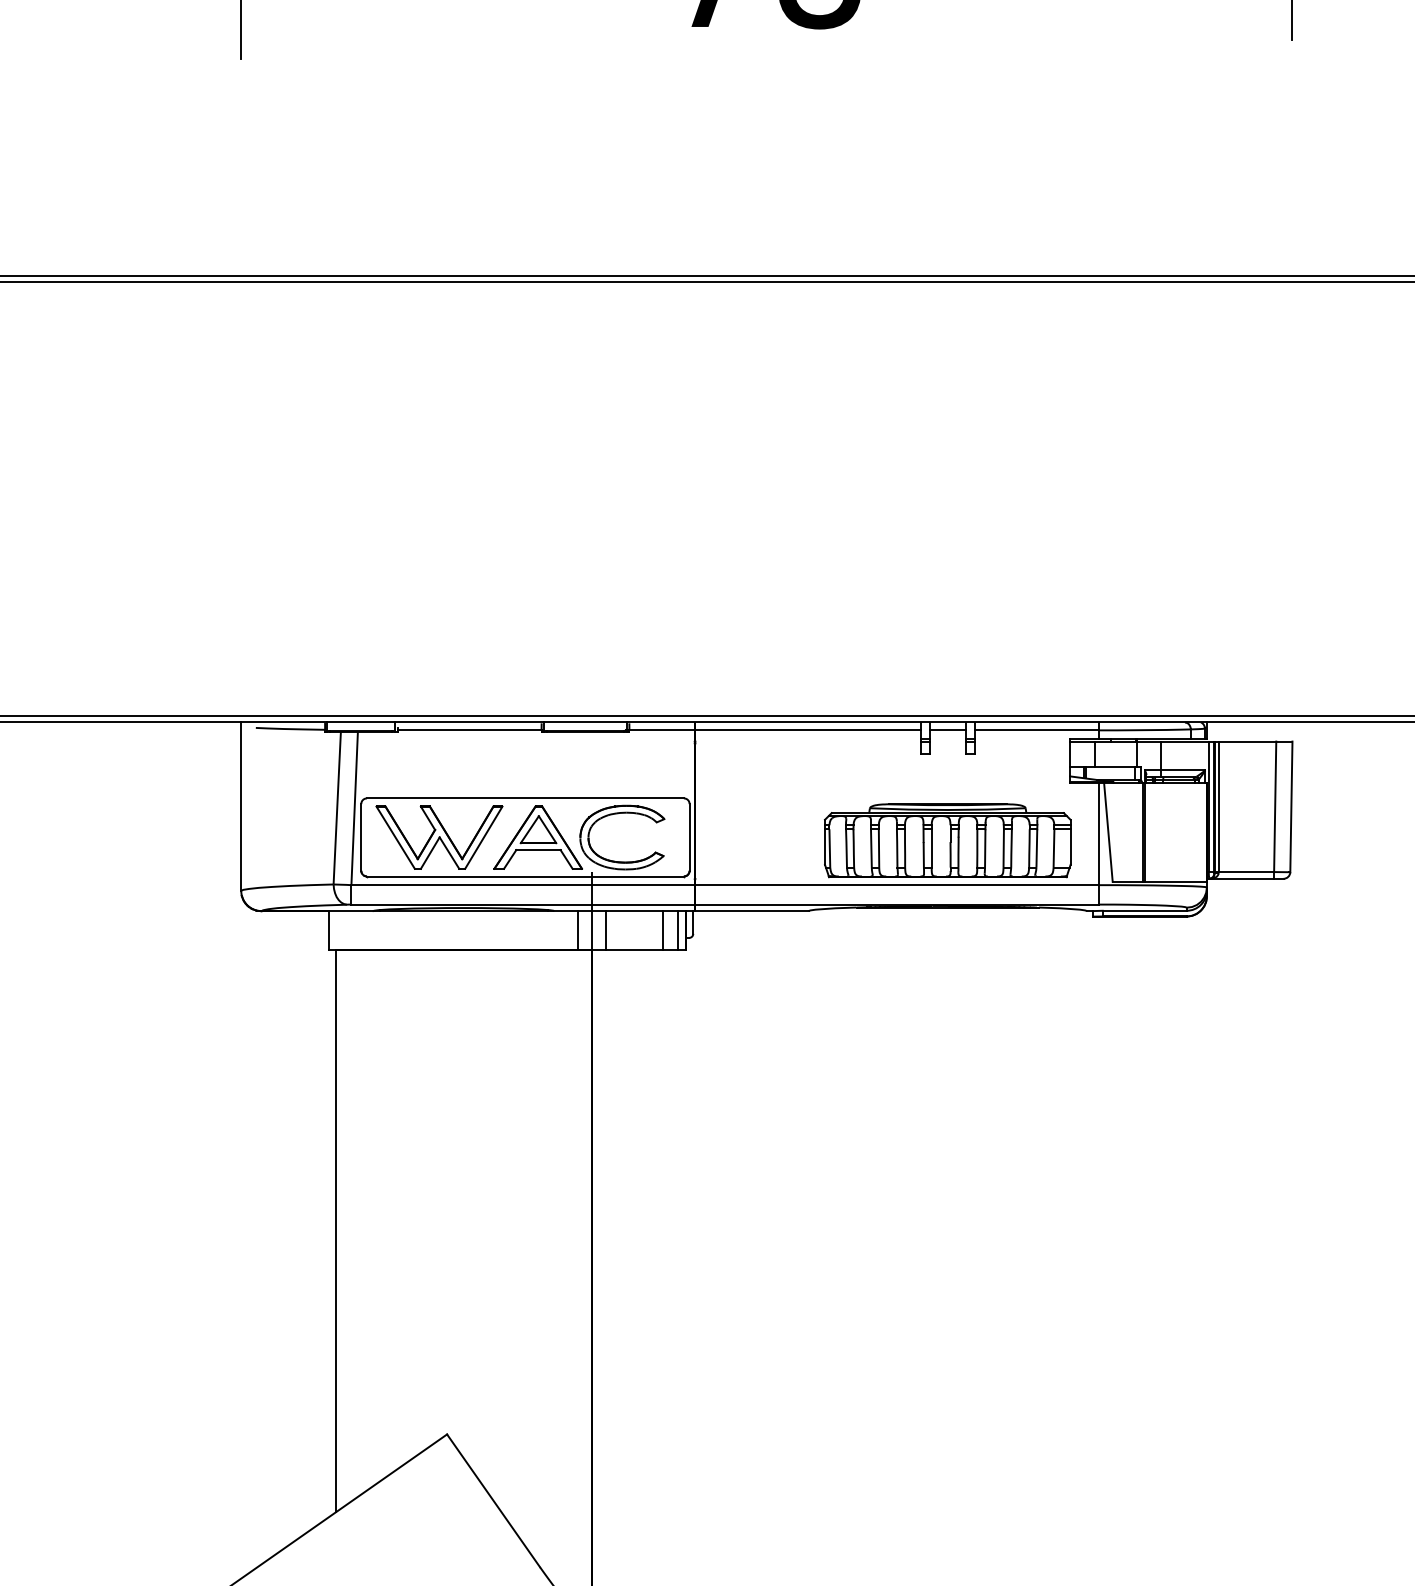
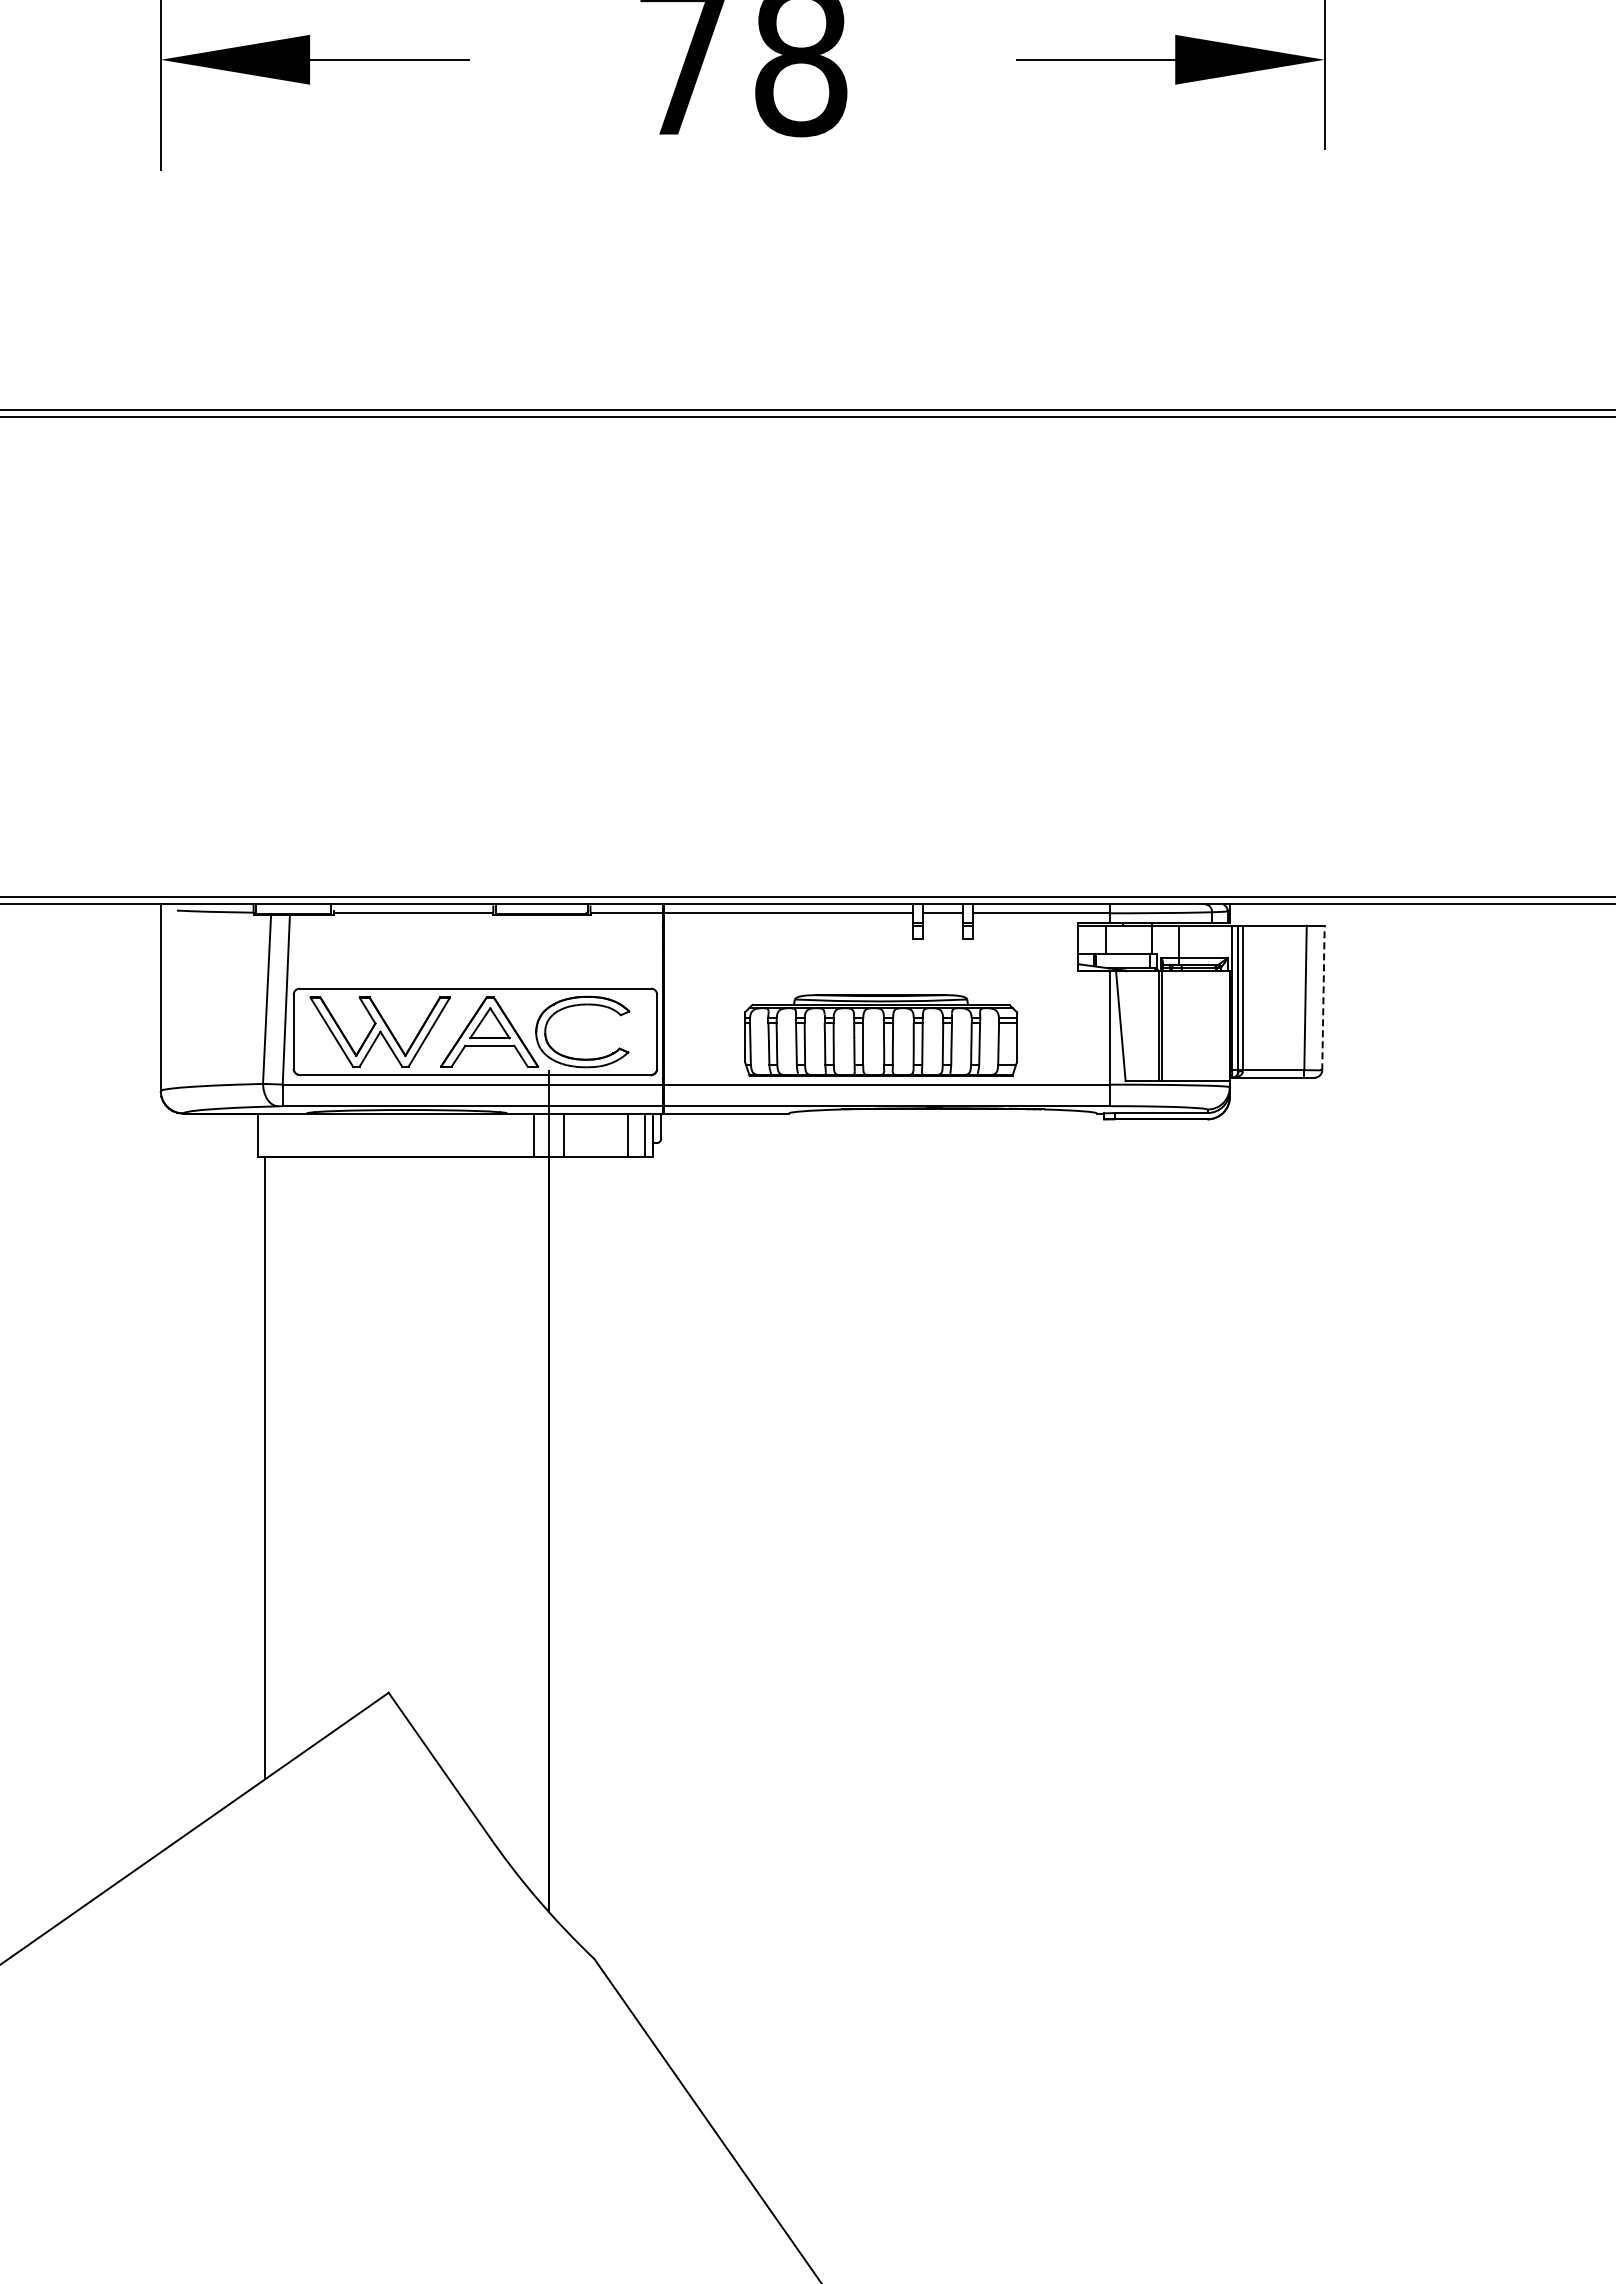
line: (1291, 806) -> (1323, 997), solid -> dashed
part: (948, 840) -> (881, 1035), moved

